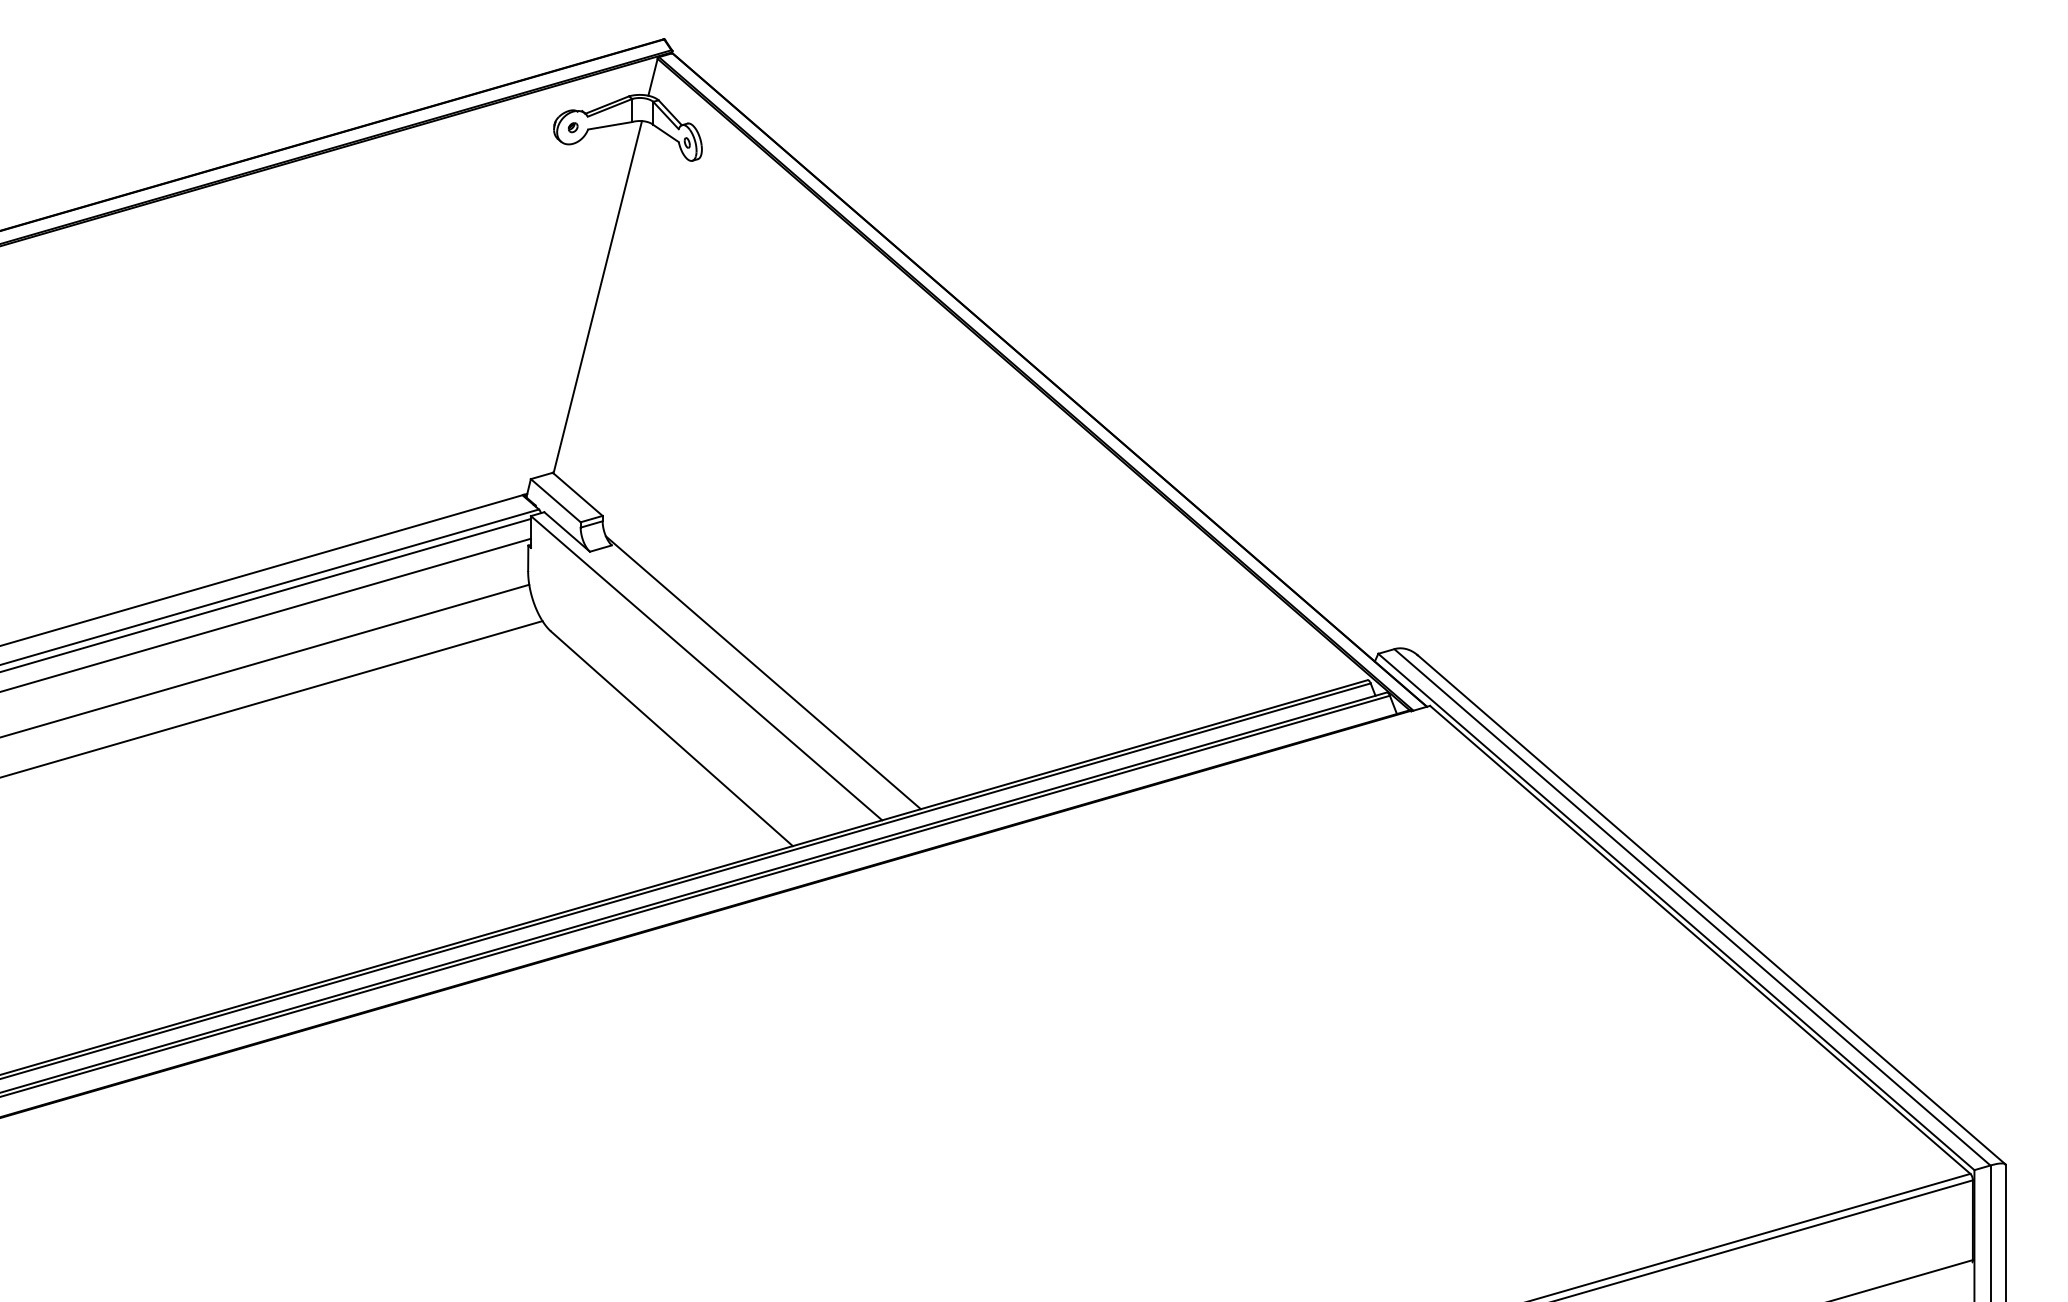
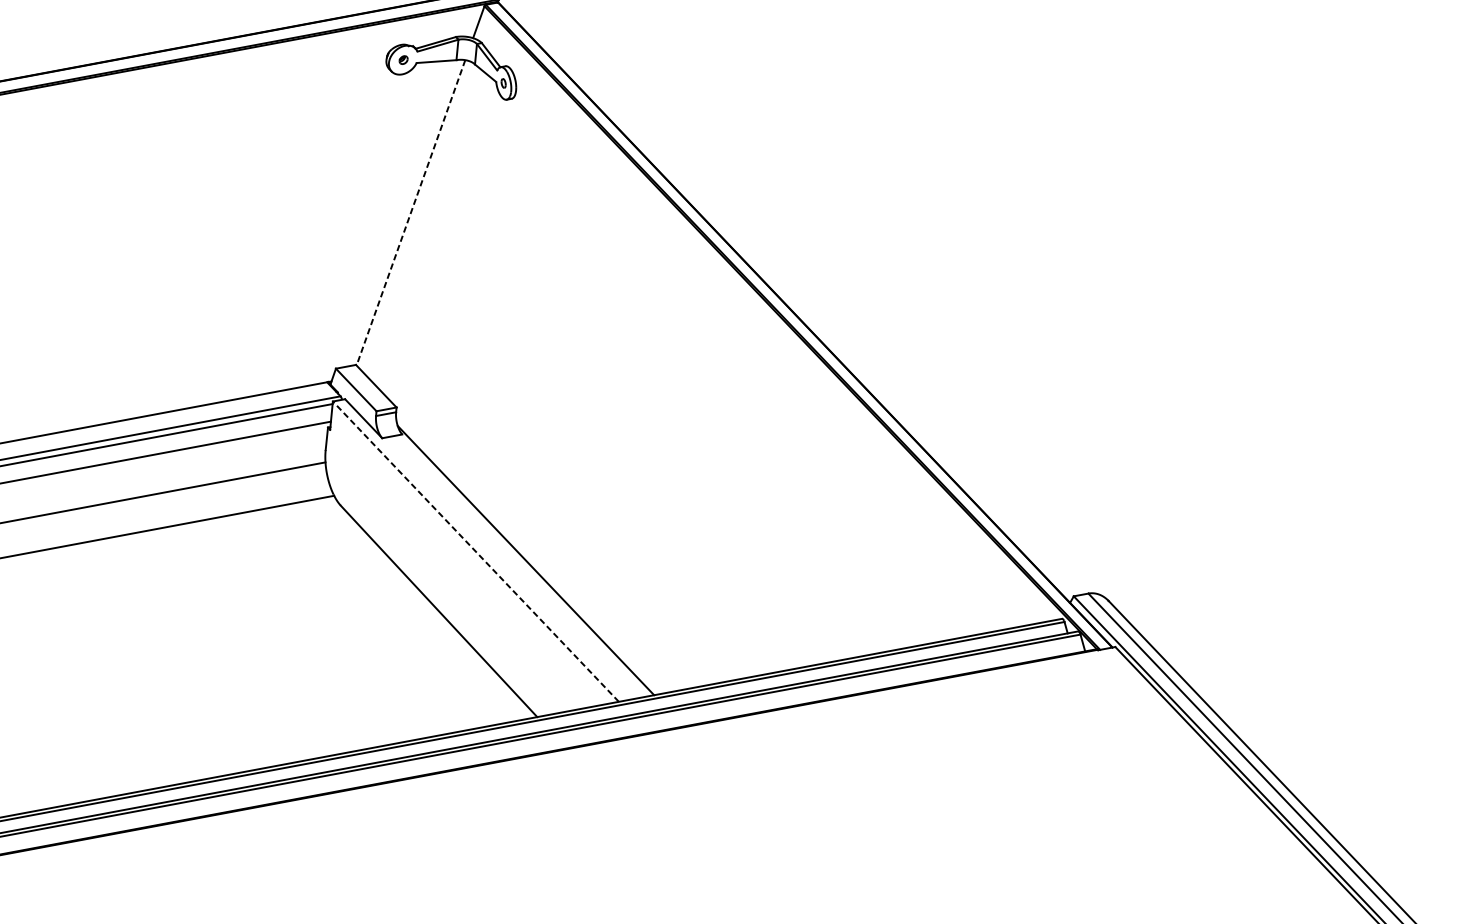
line: (597, 297) -> (410, 213), solid -> dashed
line: (706, 667) -> (475, 551), solid -> dashed

